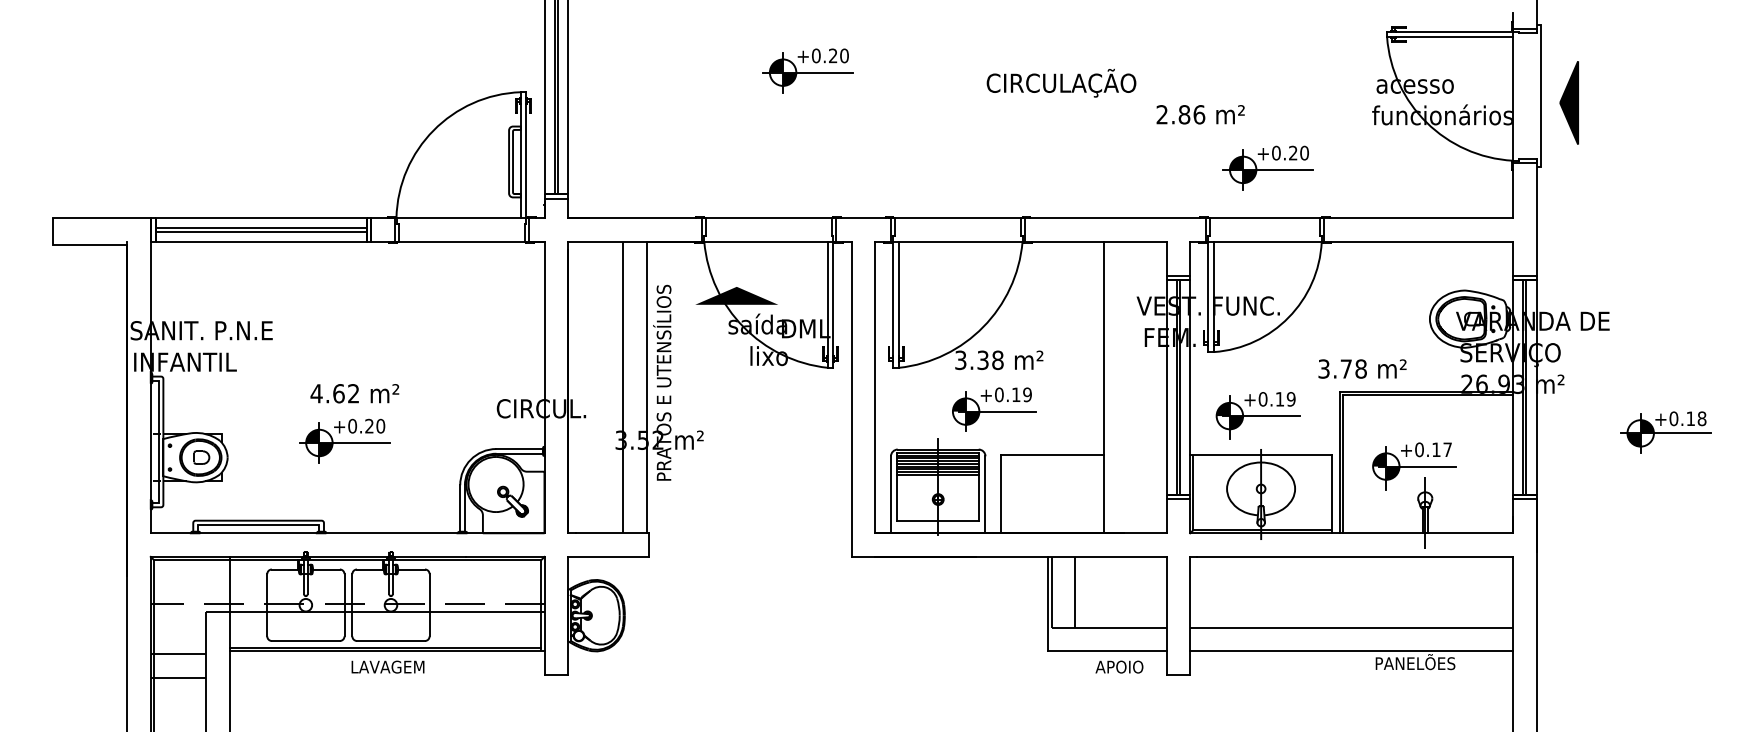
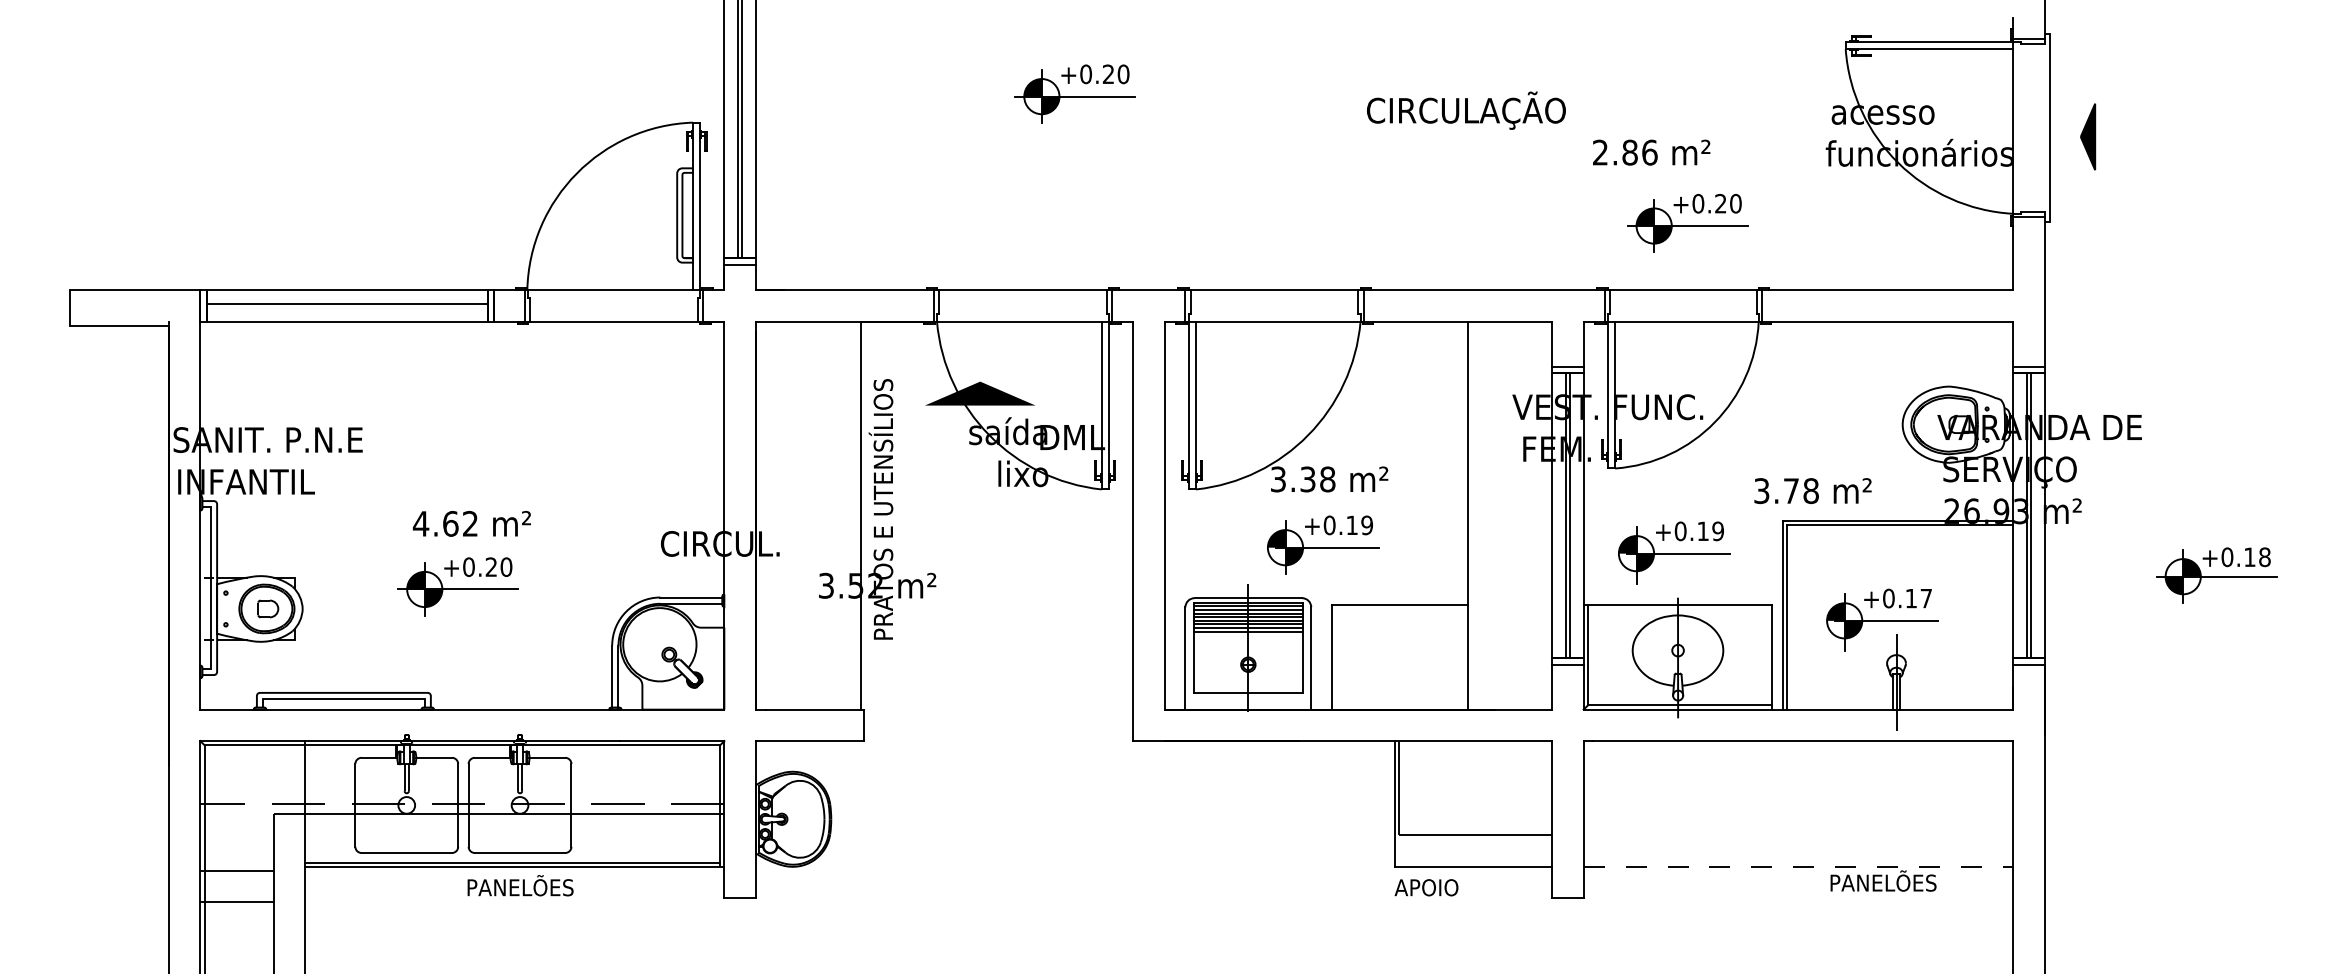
text: (1115, 96) -> (1538, 128), moved
part: (1568, 102) -> (2087, 136), size x0.6
line: (260, 231) -> (346, 308), removed
line: (623, 387) -> (829, 515), removed
line: (1075, 592) -> (1430, 788), removed
line: (1351, 627) -> (1798, 835), removed
line: (1351, 651) -> (1798, 866), solid -> dashed
text: (392, 665) -> (521, 885), LAVAGEM -> PANELÕES
text: (1119, 666) -> (1426, 887), moved

